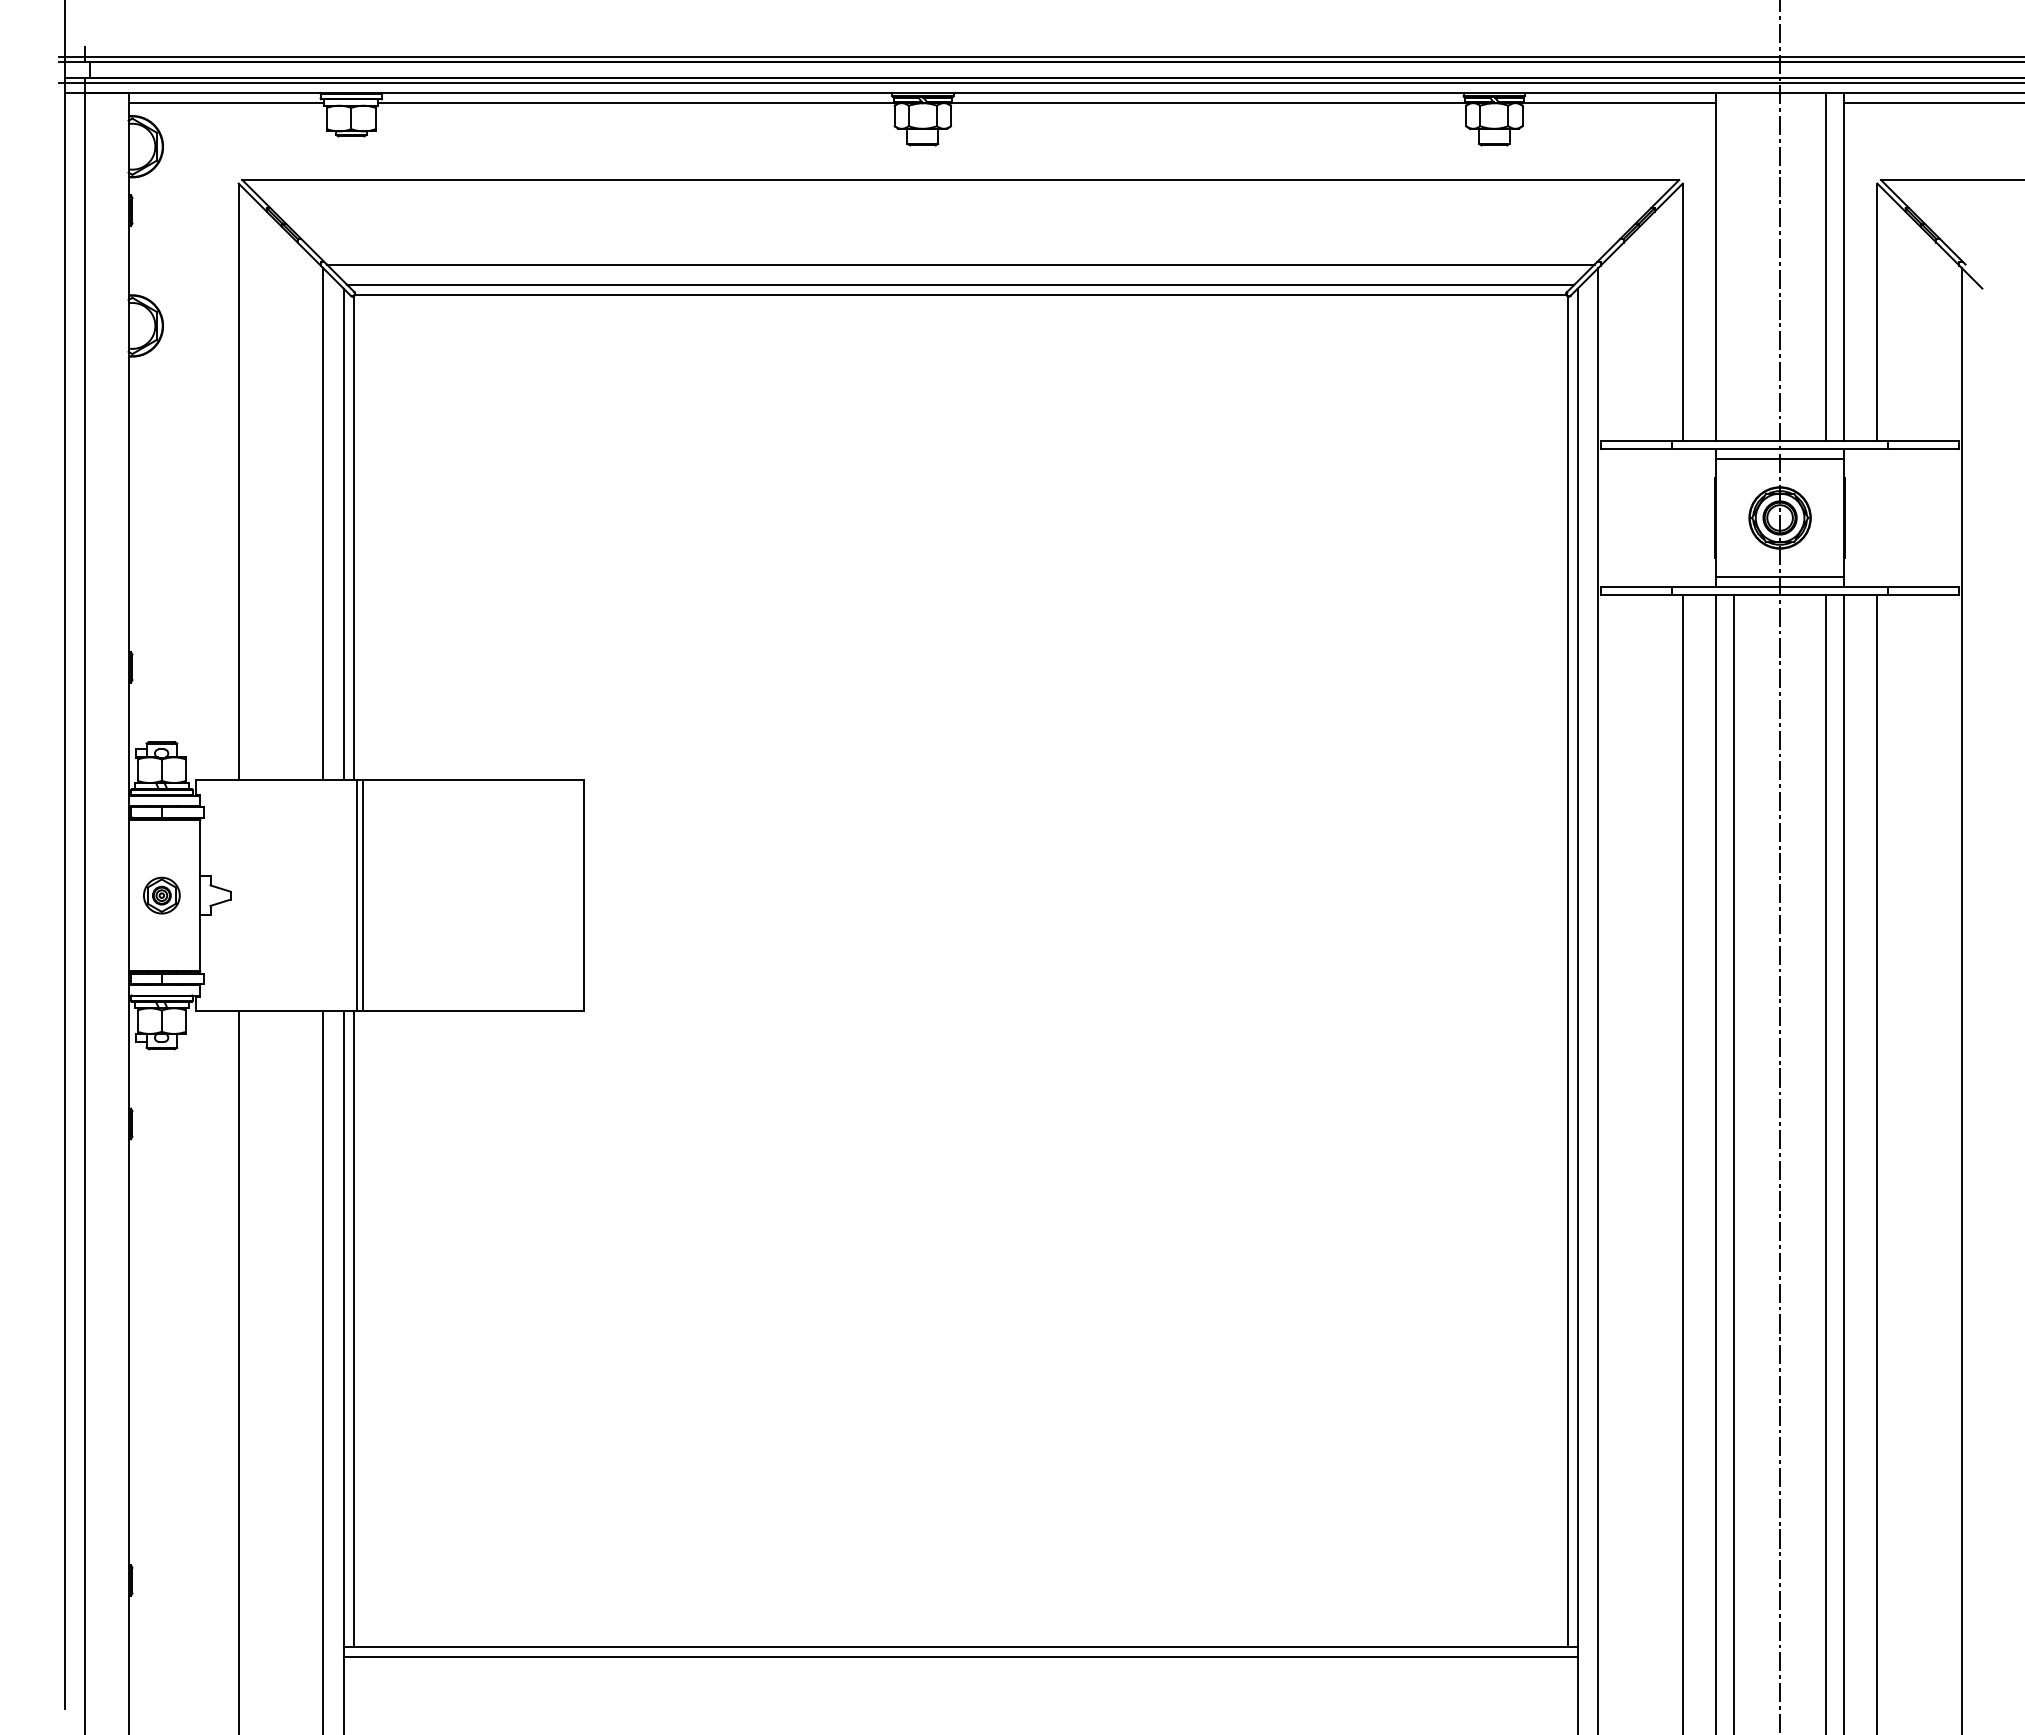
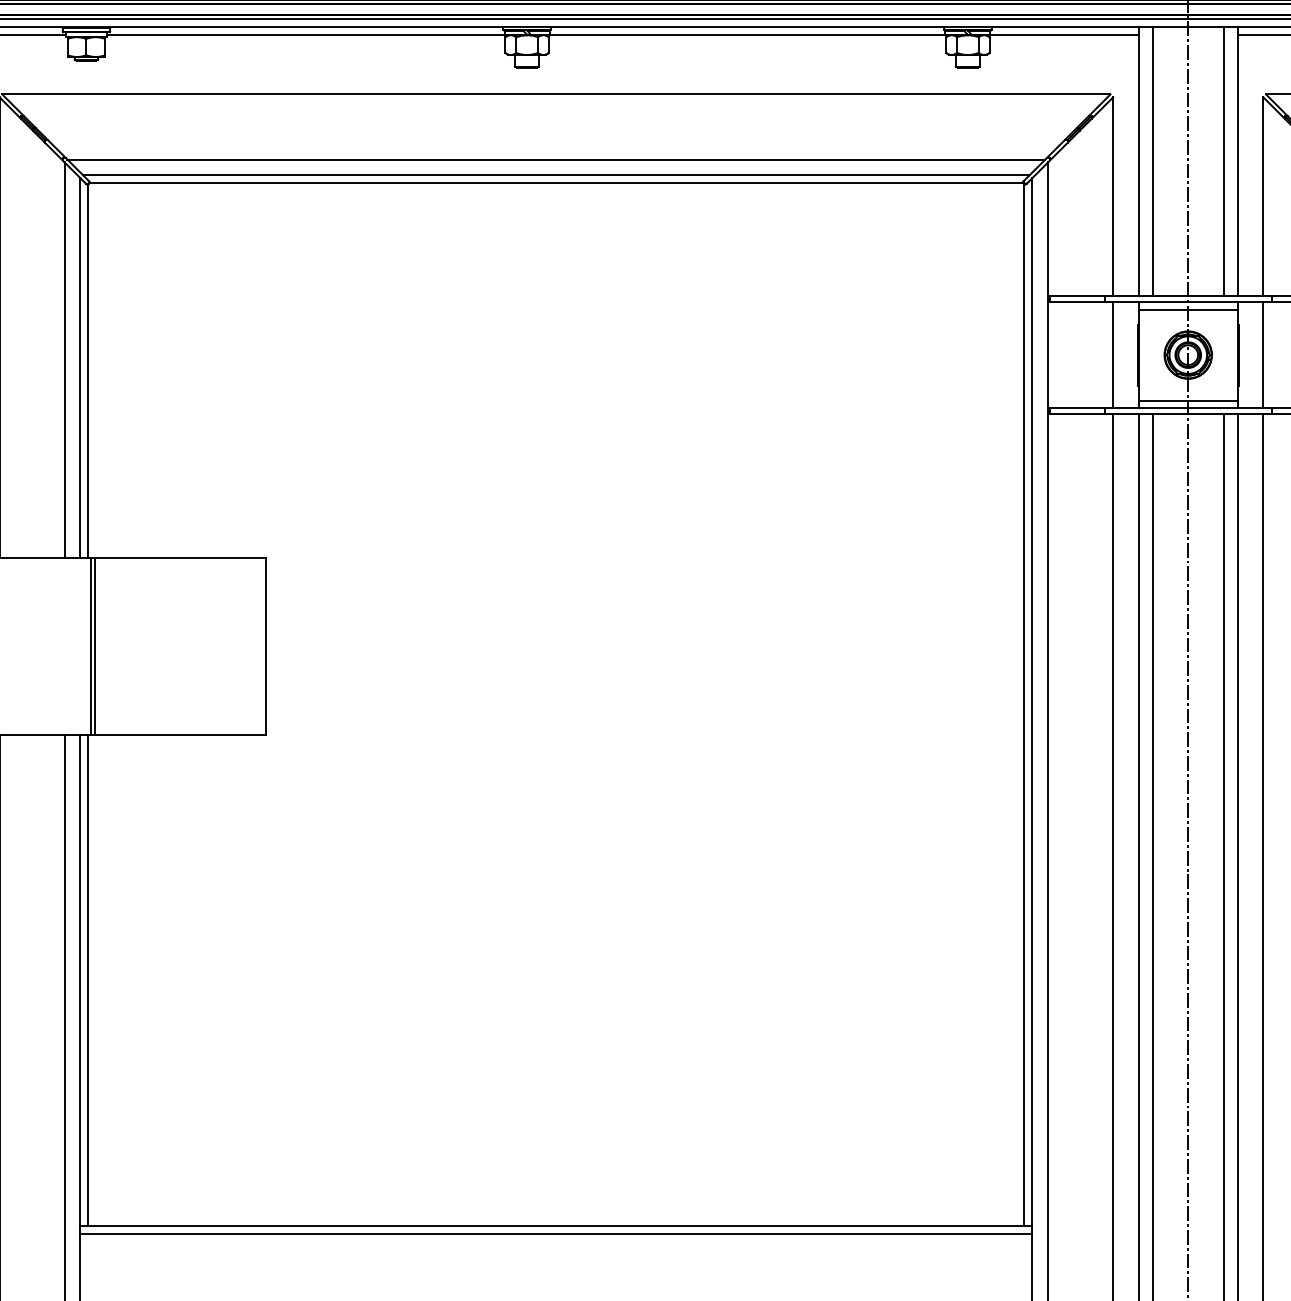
line: (1734, 266) -> (1153, 161), added
line: (1682, 517) -> (1112, 354), added
line: (1877, 517) -> (1263, 354), added

